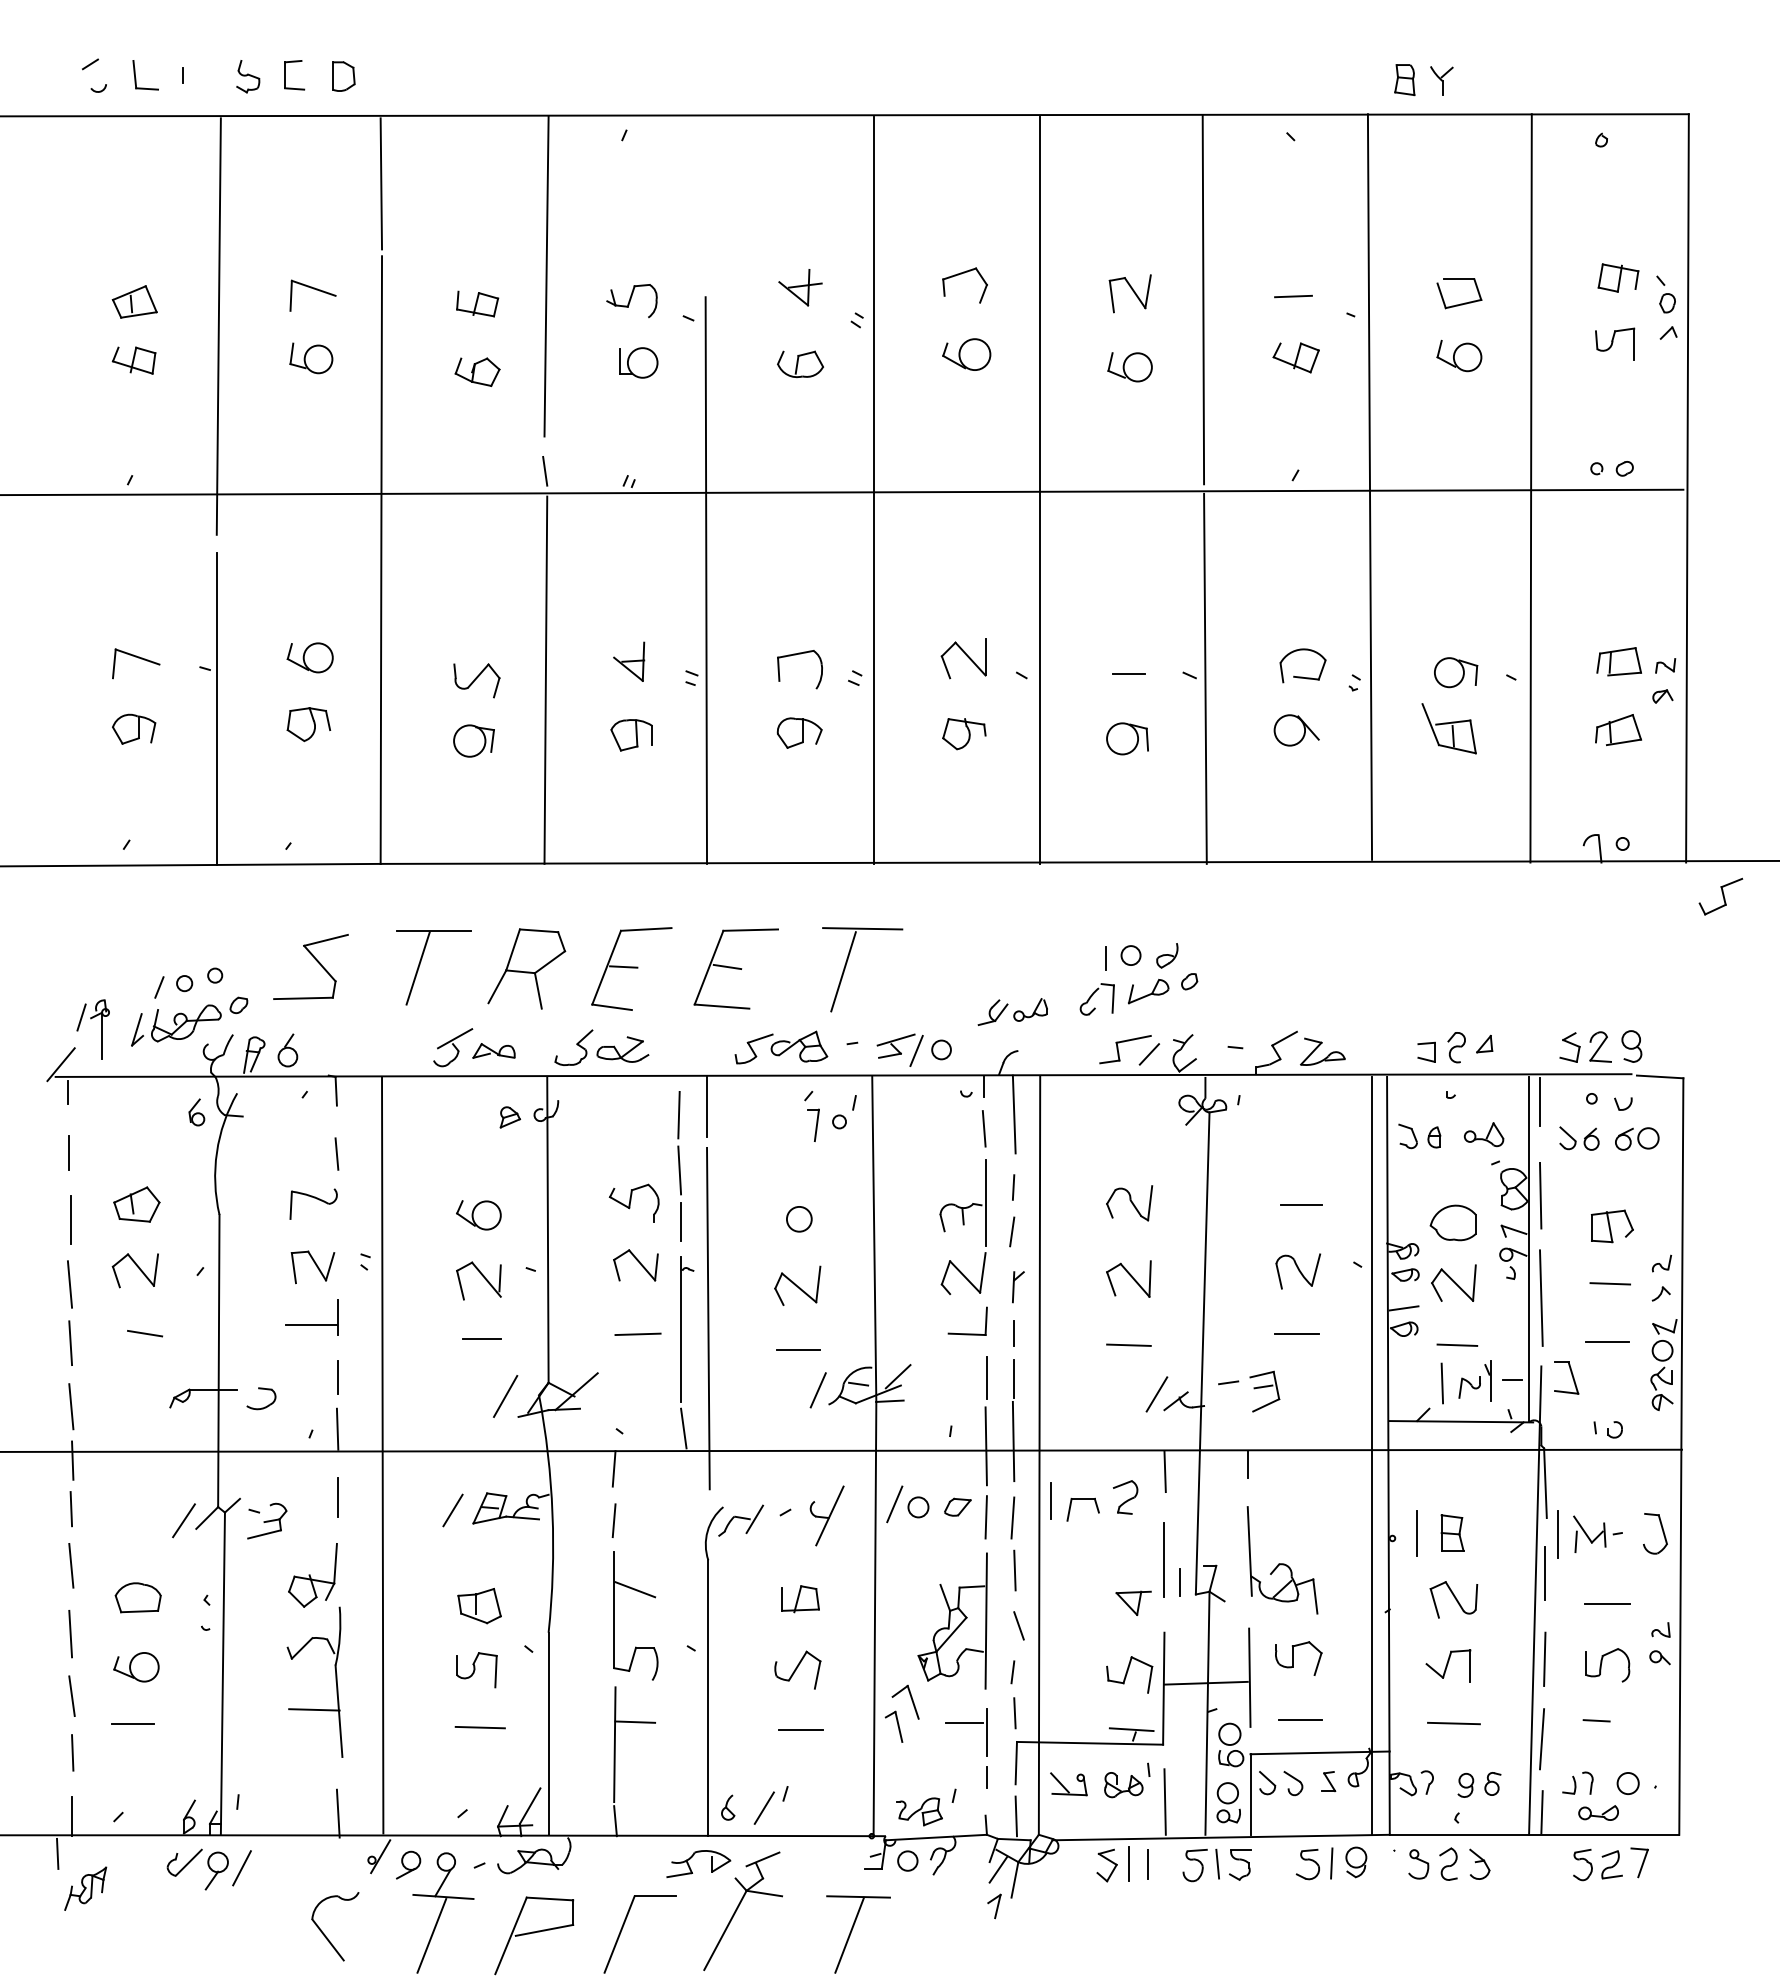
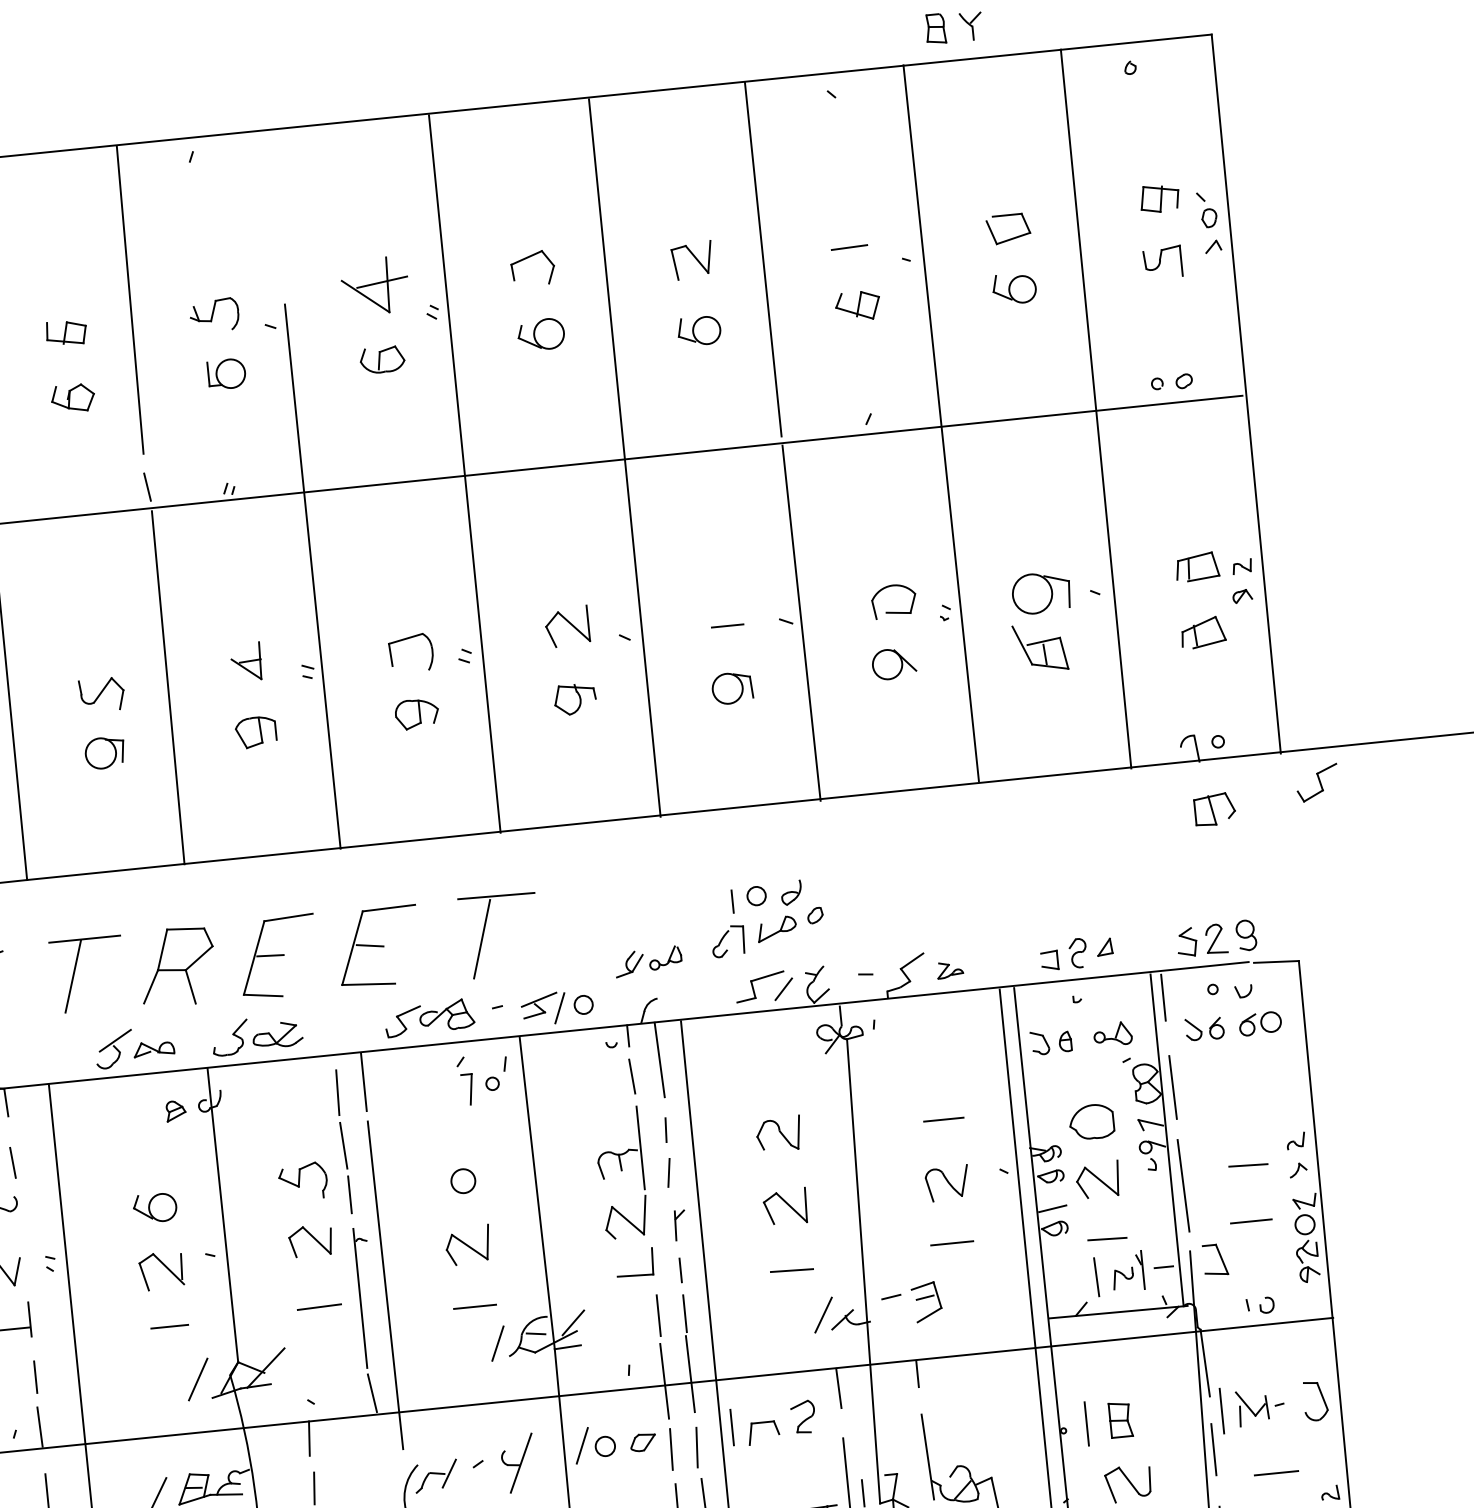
part: (800, 287) -> (375, 286), size x1.6
part: (1456, 672) -> (1042, 593), size x1.4
part: (1322, 1051) -> (949, 969), size x0.6
part: (1612, 1226) -> (1215, 809), moved

